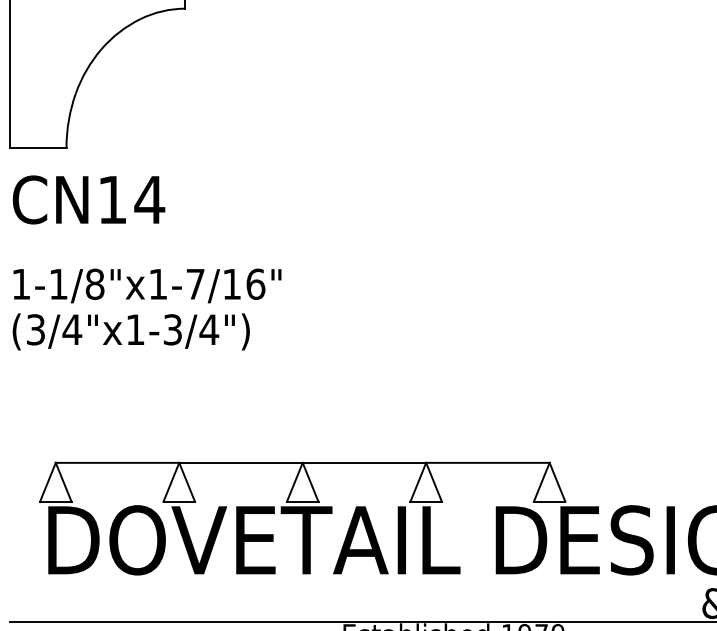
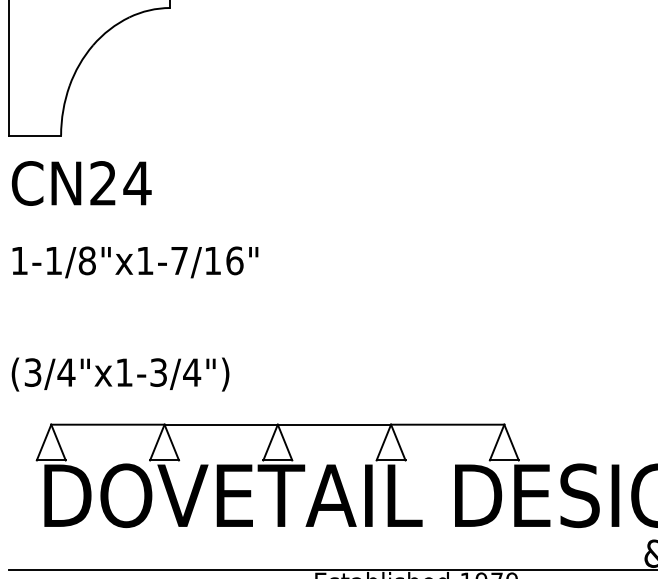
text: (111, 199) -> (102, 183), CN14 -> CN24
text: (131, 331) -> (120, 374), moved

